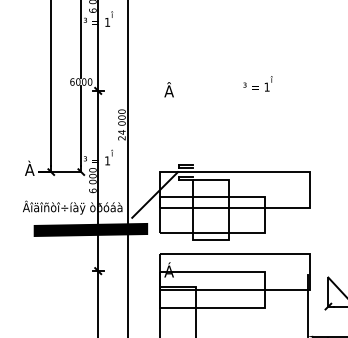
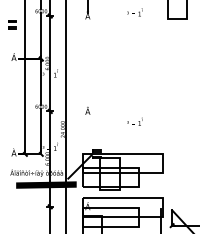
text: (257, 83) -> (134, 121), moved

